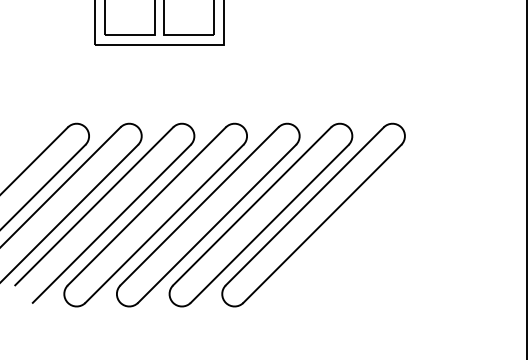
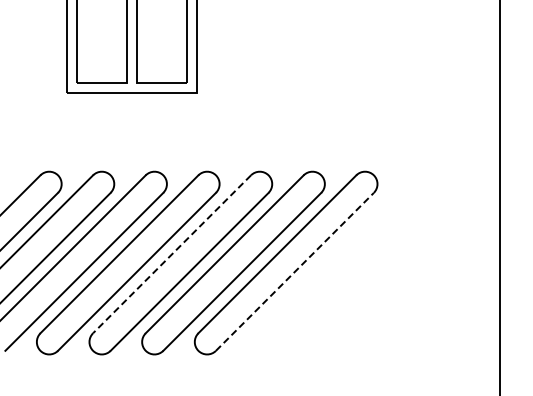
line: (199, 206) -> (172, 254), solid -> dashed
line: (321, 223) -> (294, 271), solid -> dashed

